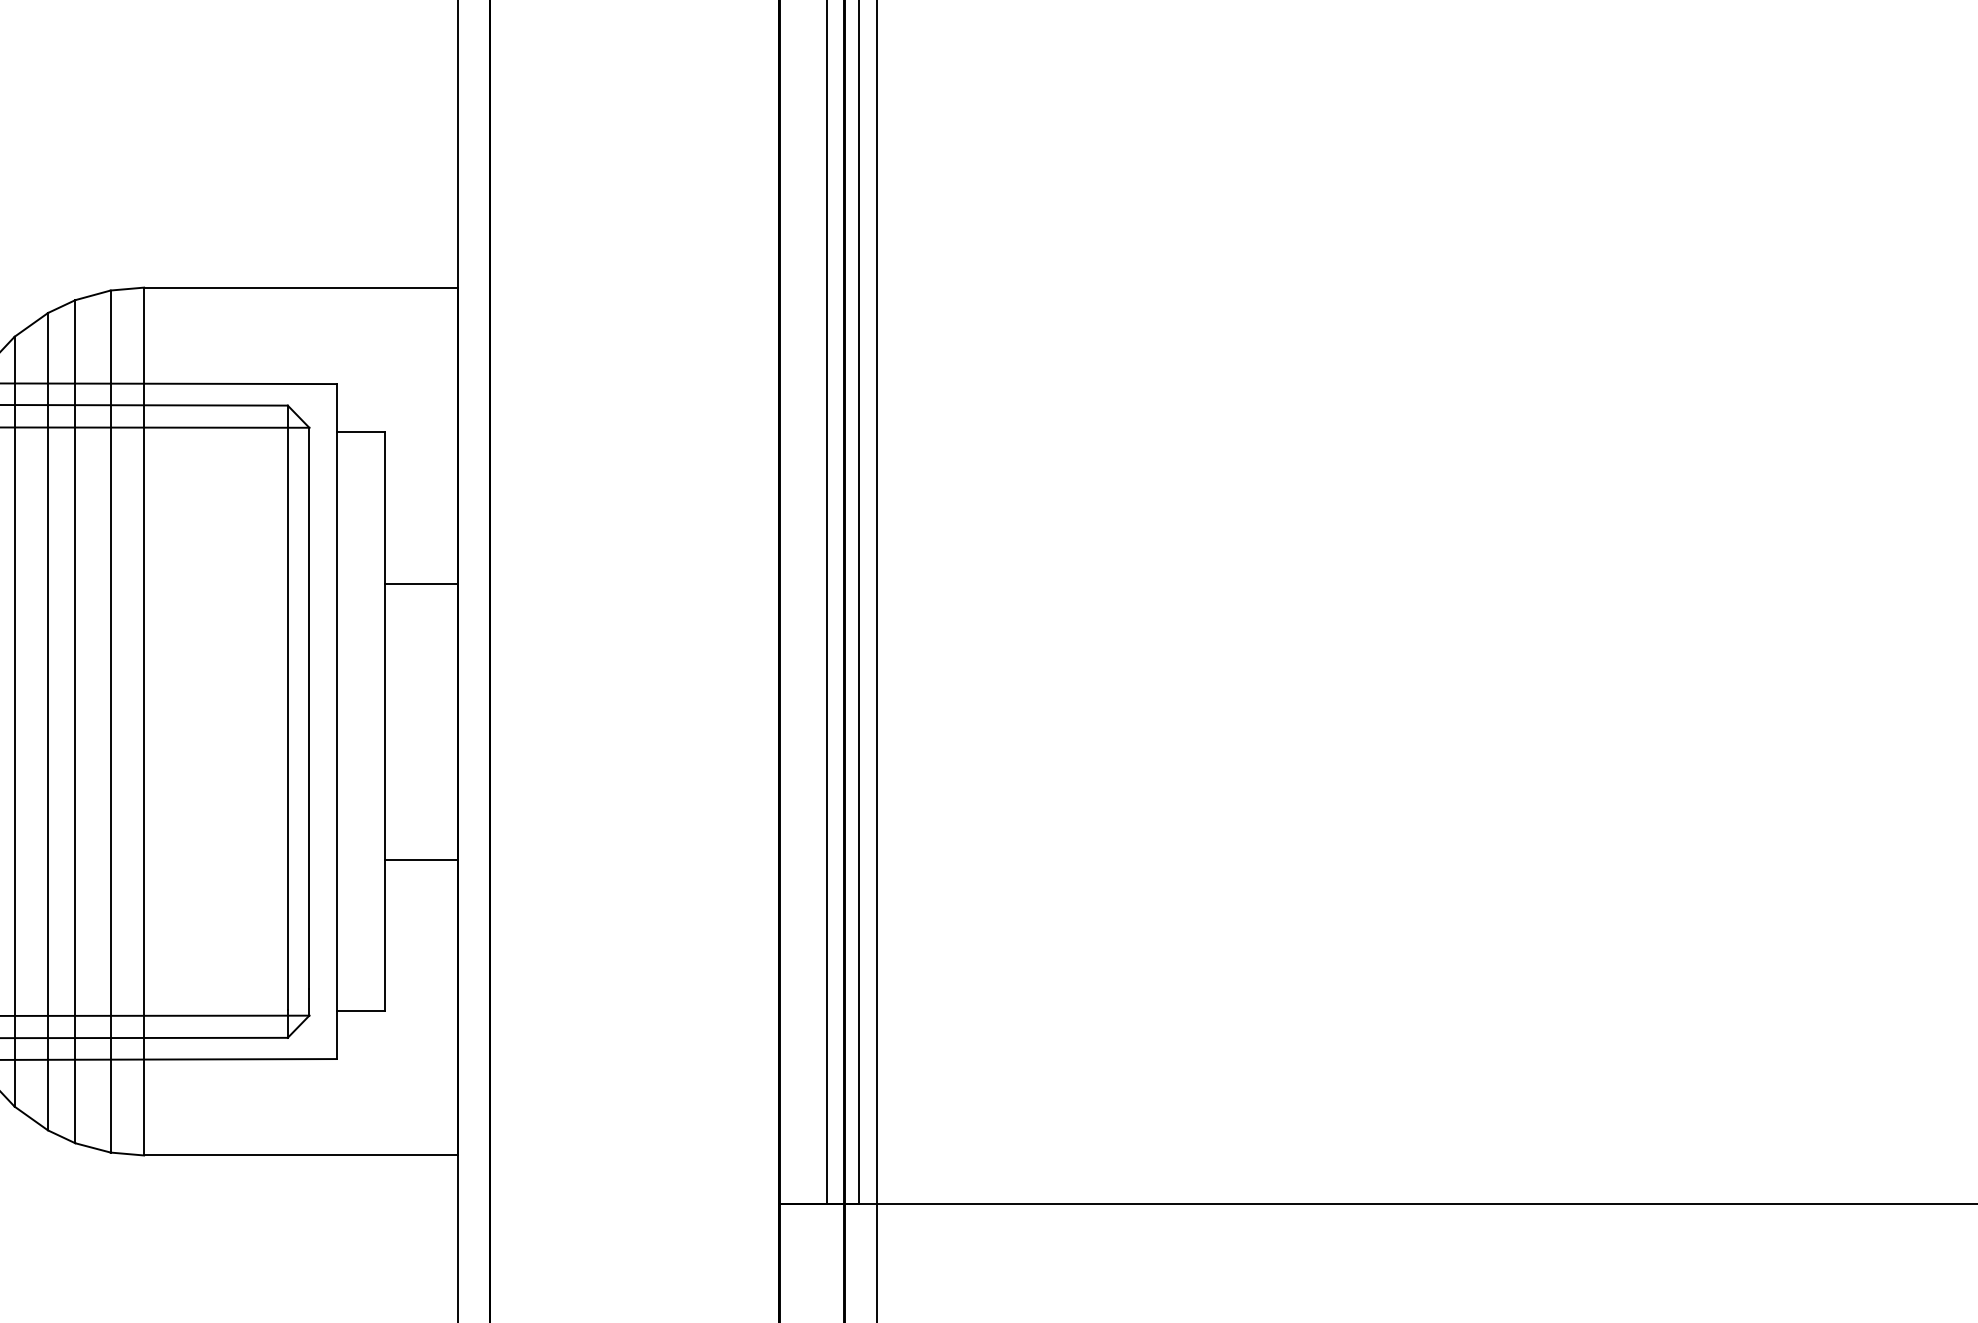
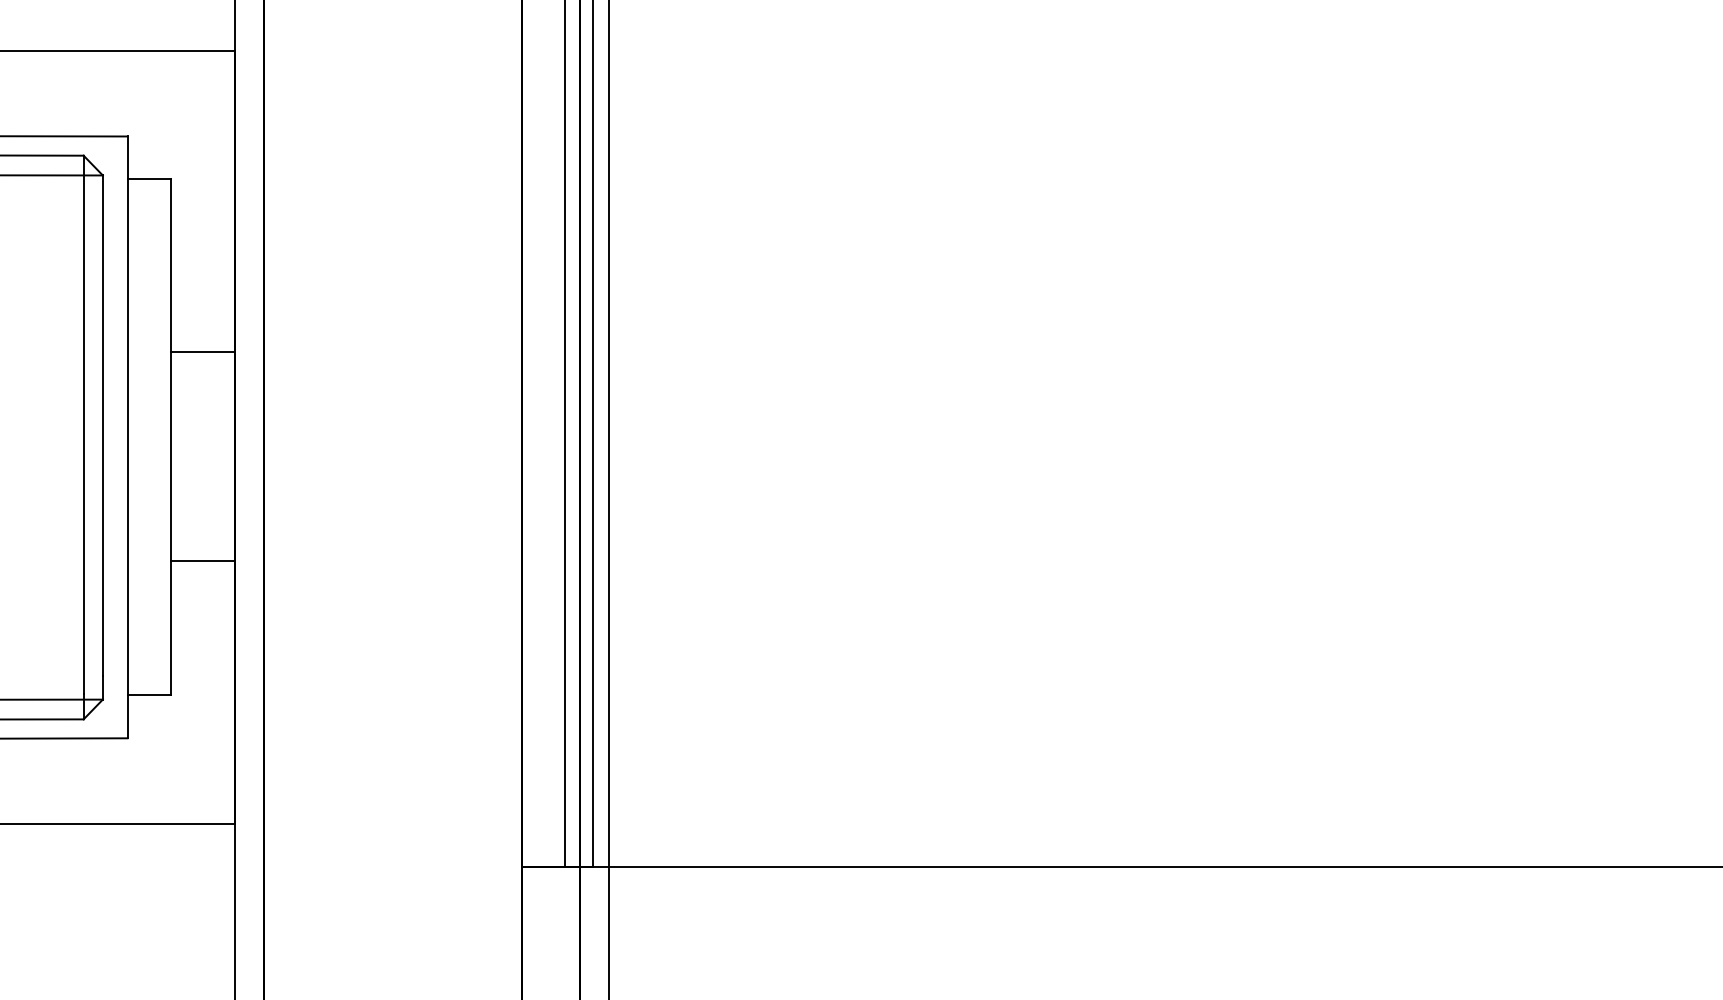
line: (421, 583) -> (202, 351), moved

